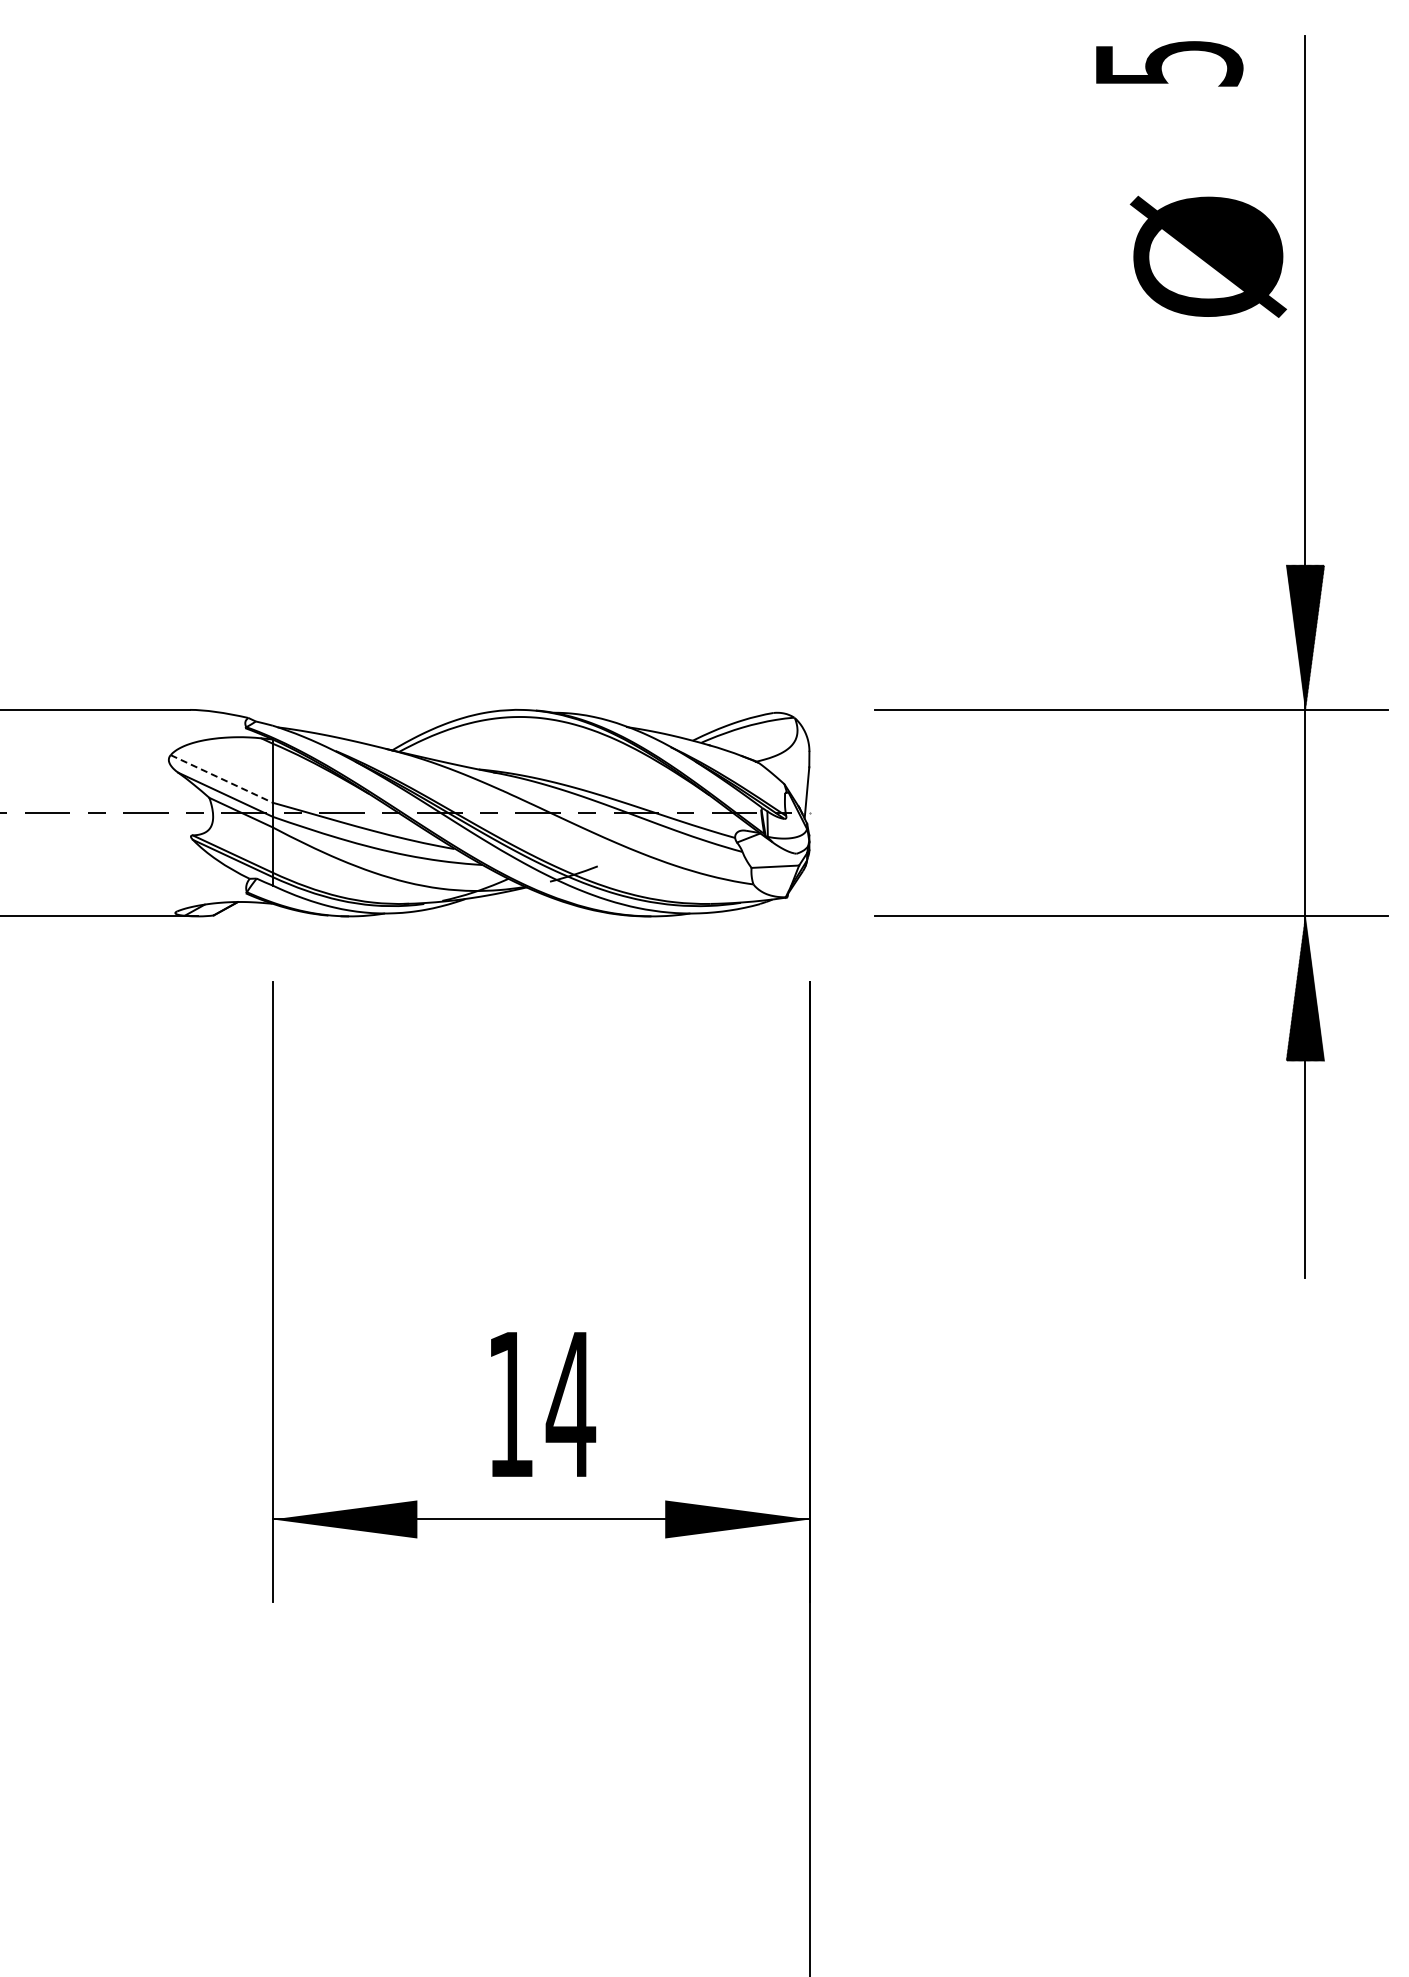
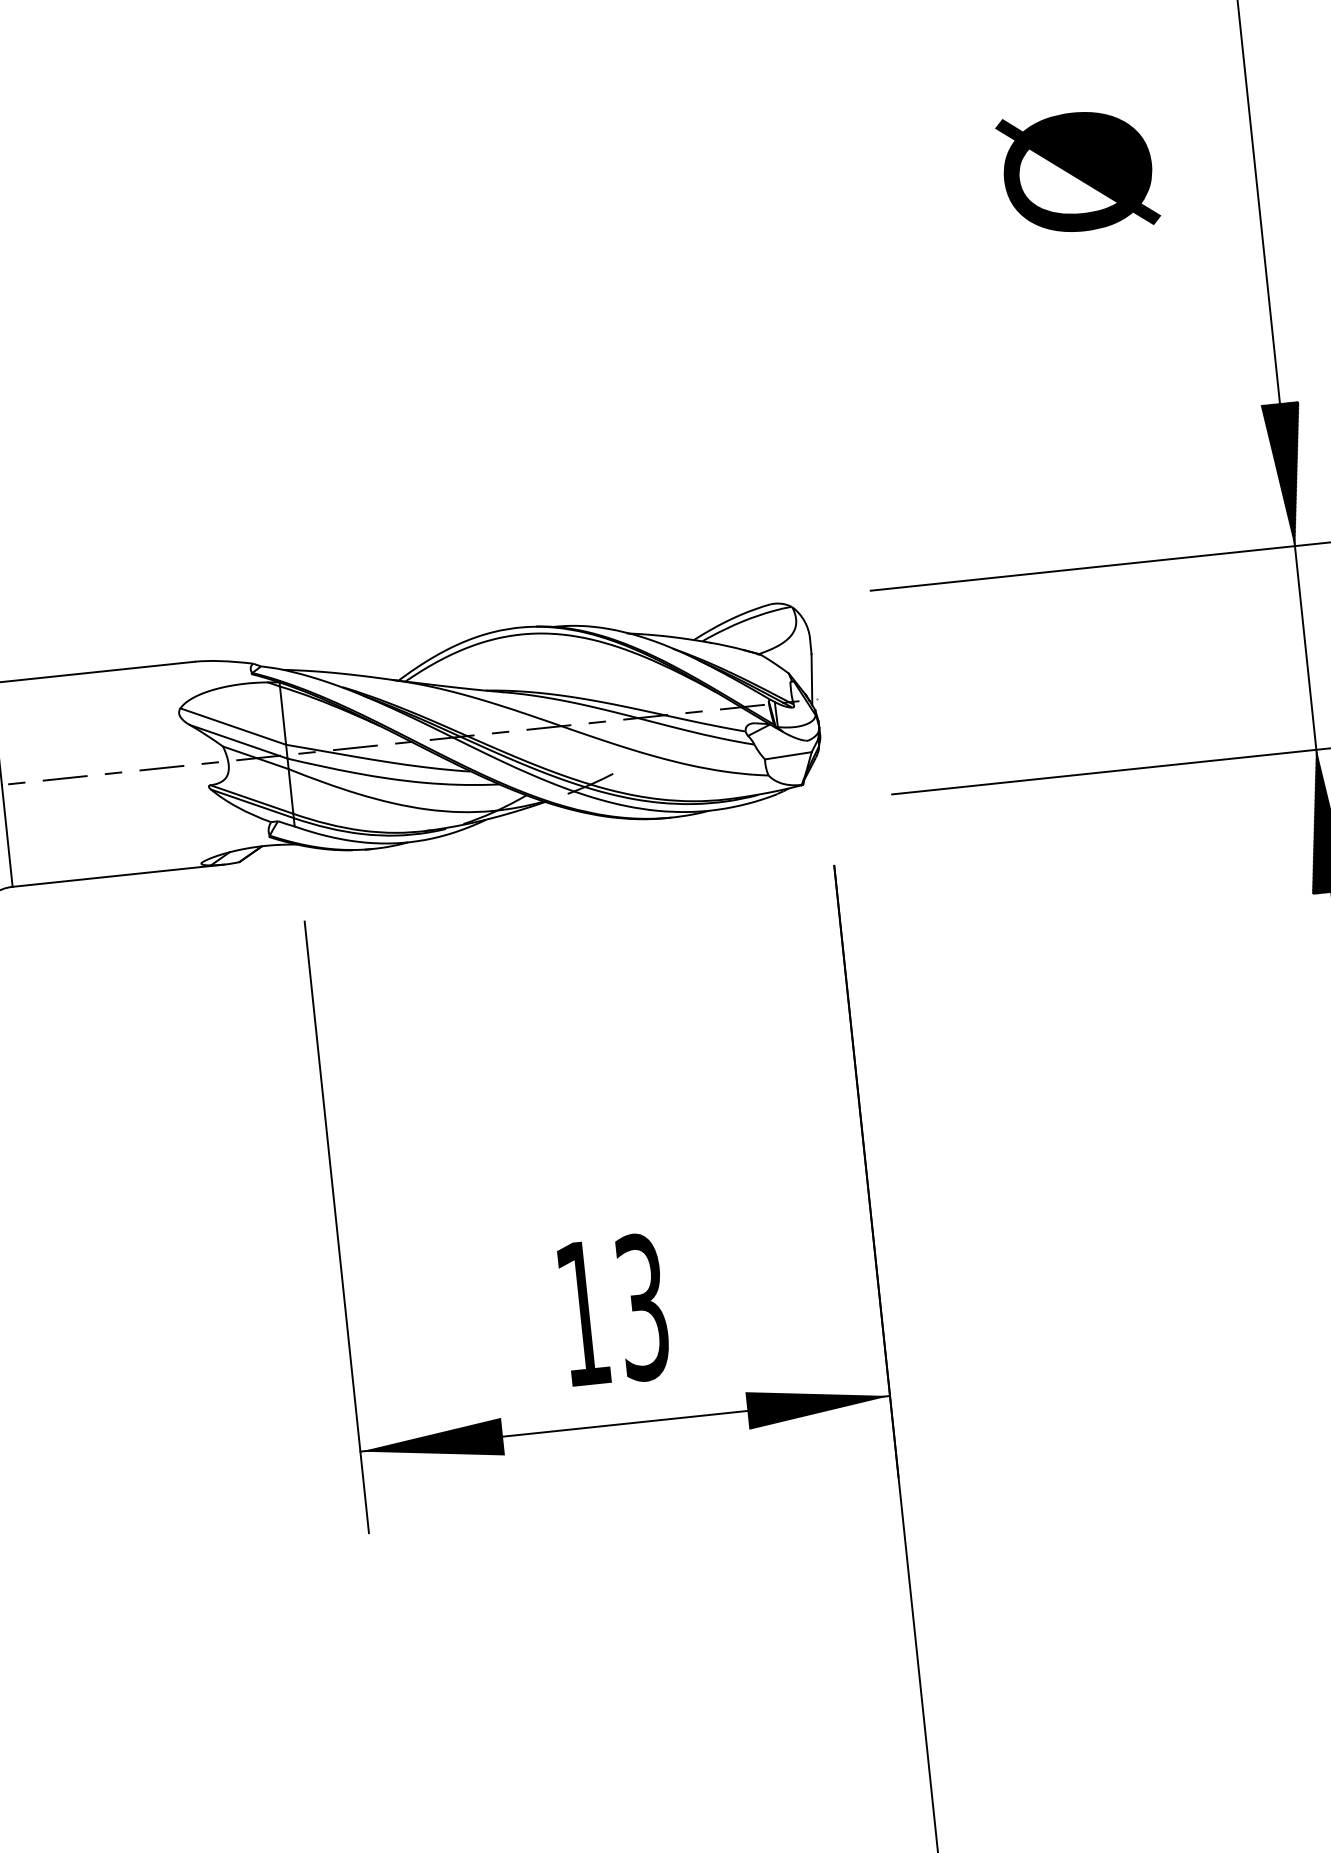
text: (1207, 256) -> (1077, 171), moved
line: (222, 779) -> (234, 727), dashed -> solid
text: (570, 1404) -> (642, 1307), 14 -> 13

